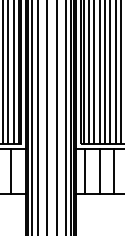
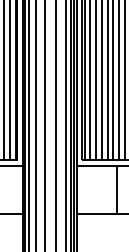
line: (11, 171) -> (7, 189), removed
line: (85, 171) -> (86, 189), removed
line: (99, 171) -> (101, 189), removed

